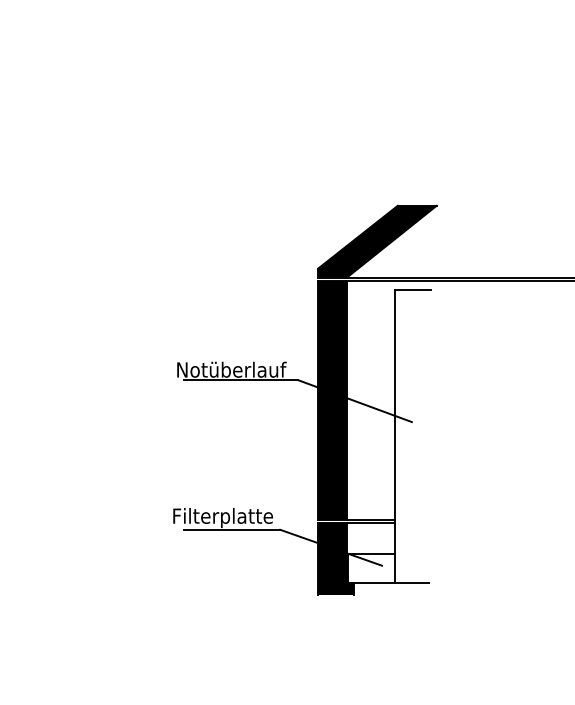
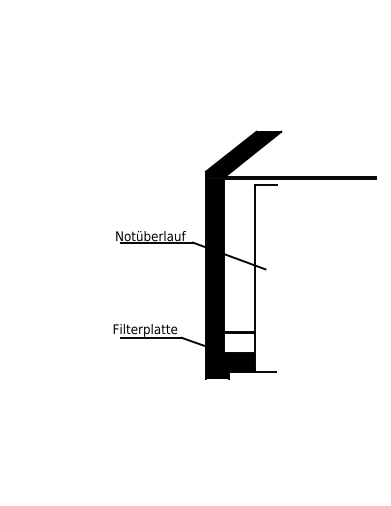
fill: (371, 568) -> (239, 362), added

